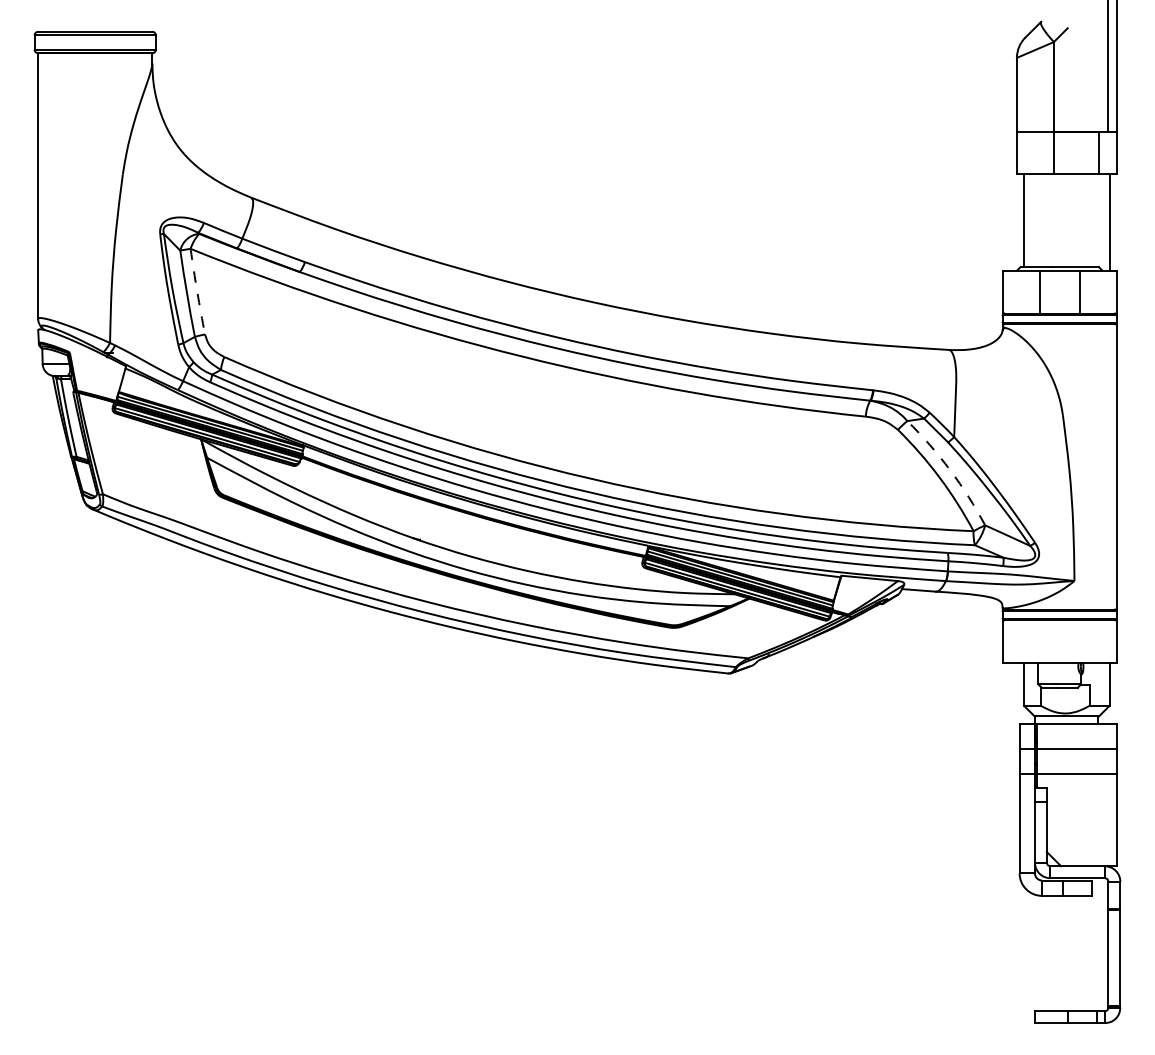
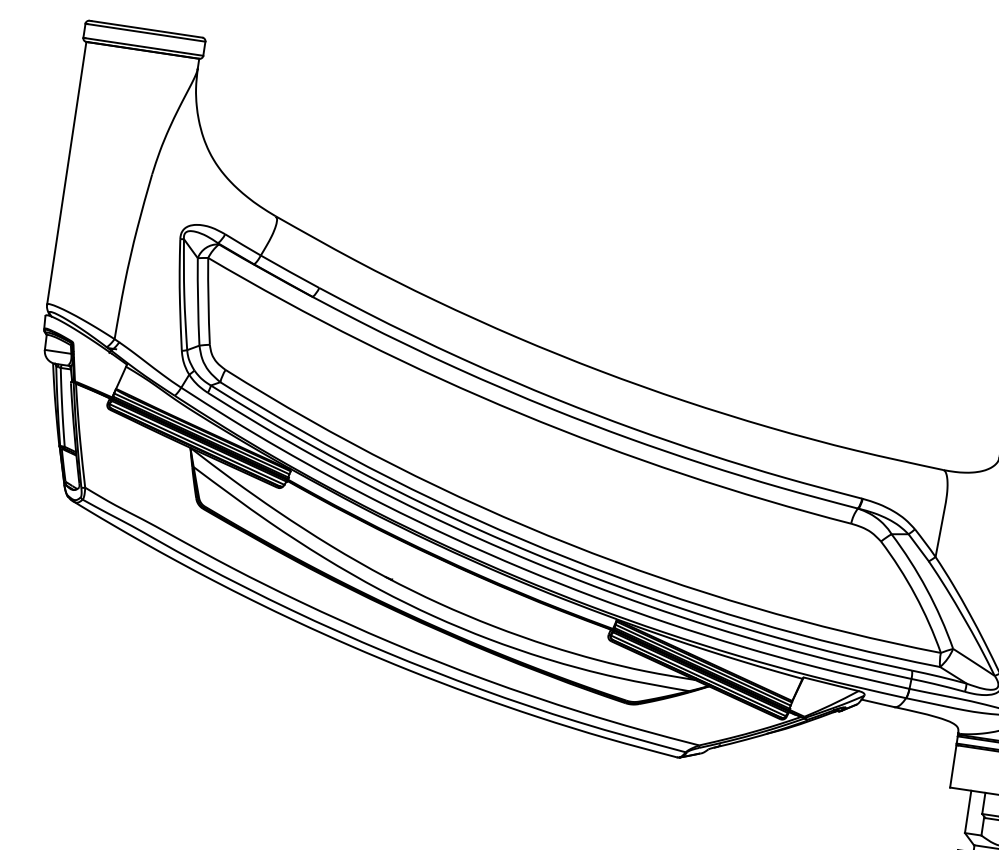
arc: (197, 291) -> (208, 301), dashed -> solid
arc: (950, 470) -> (926, 589), dashed -> solid

